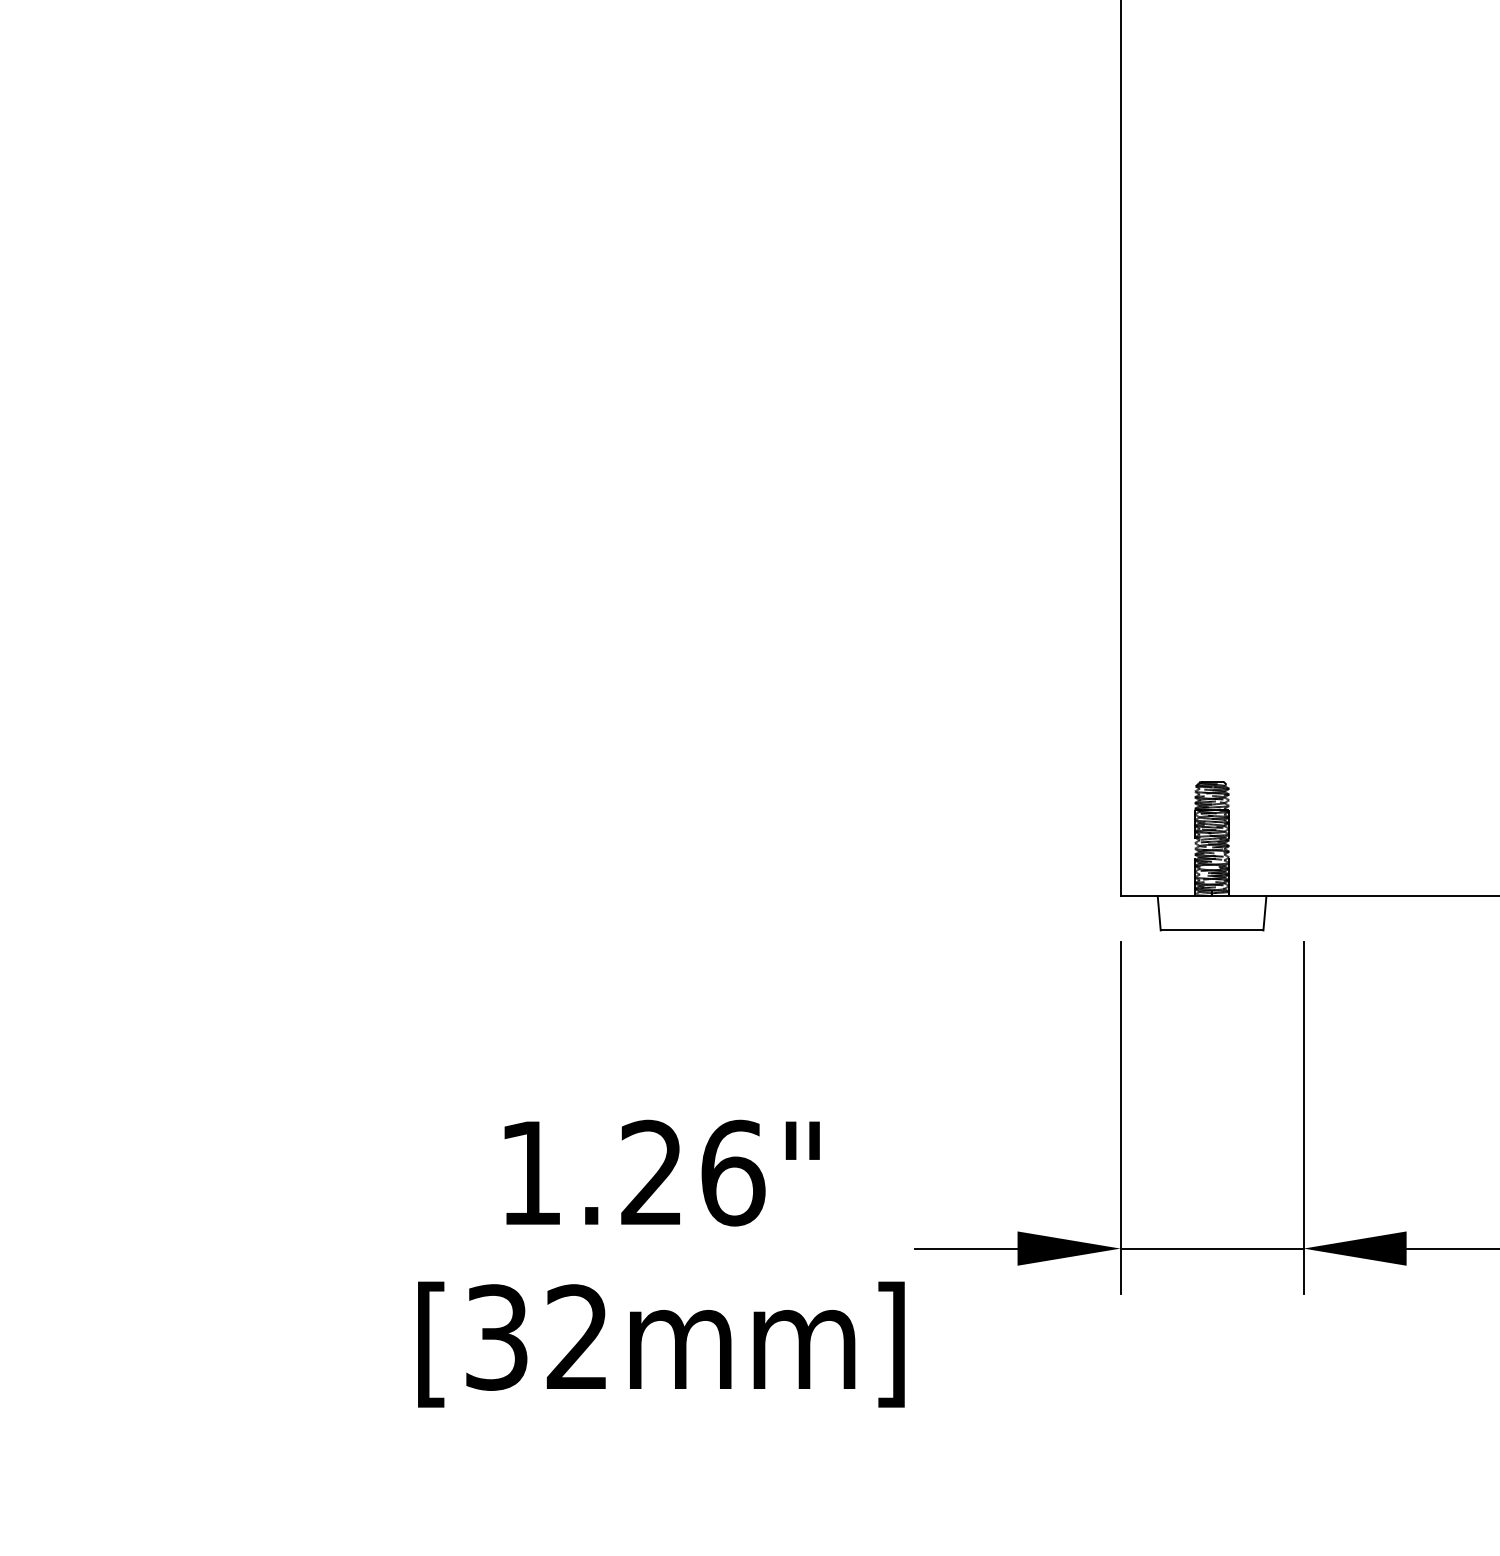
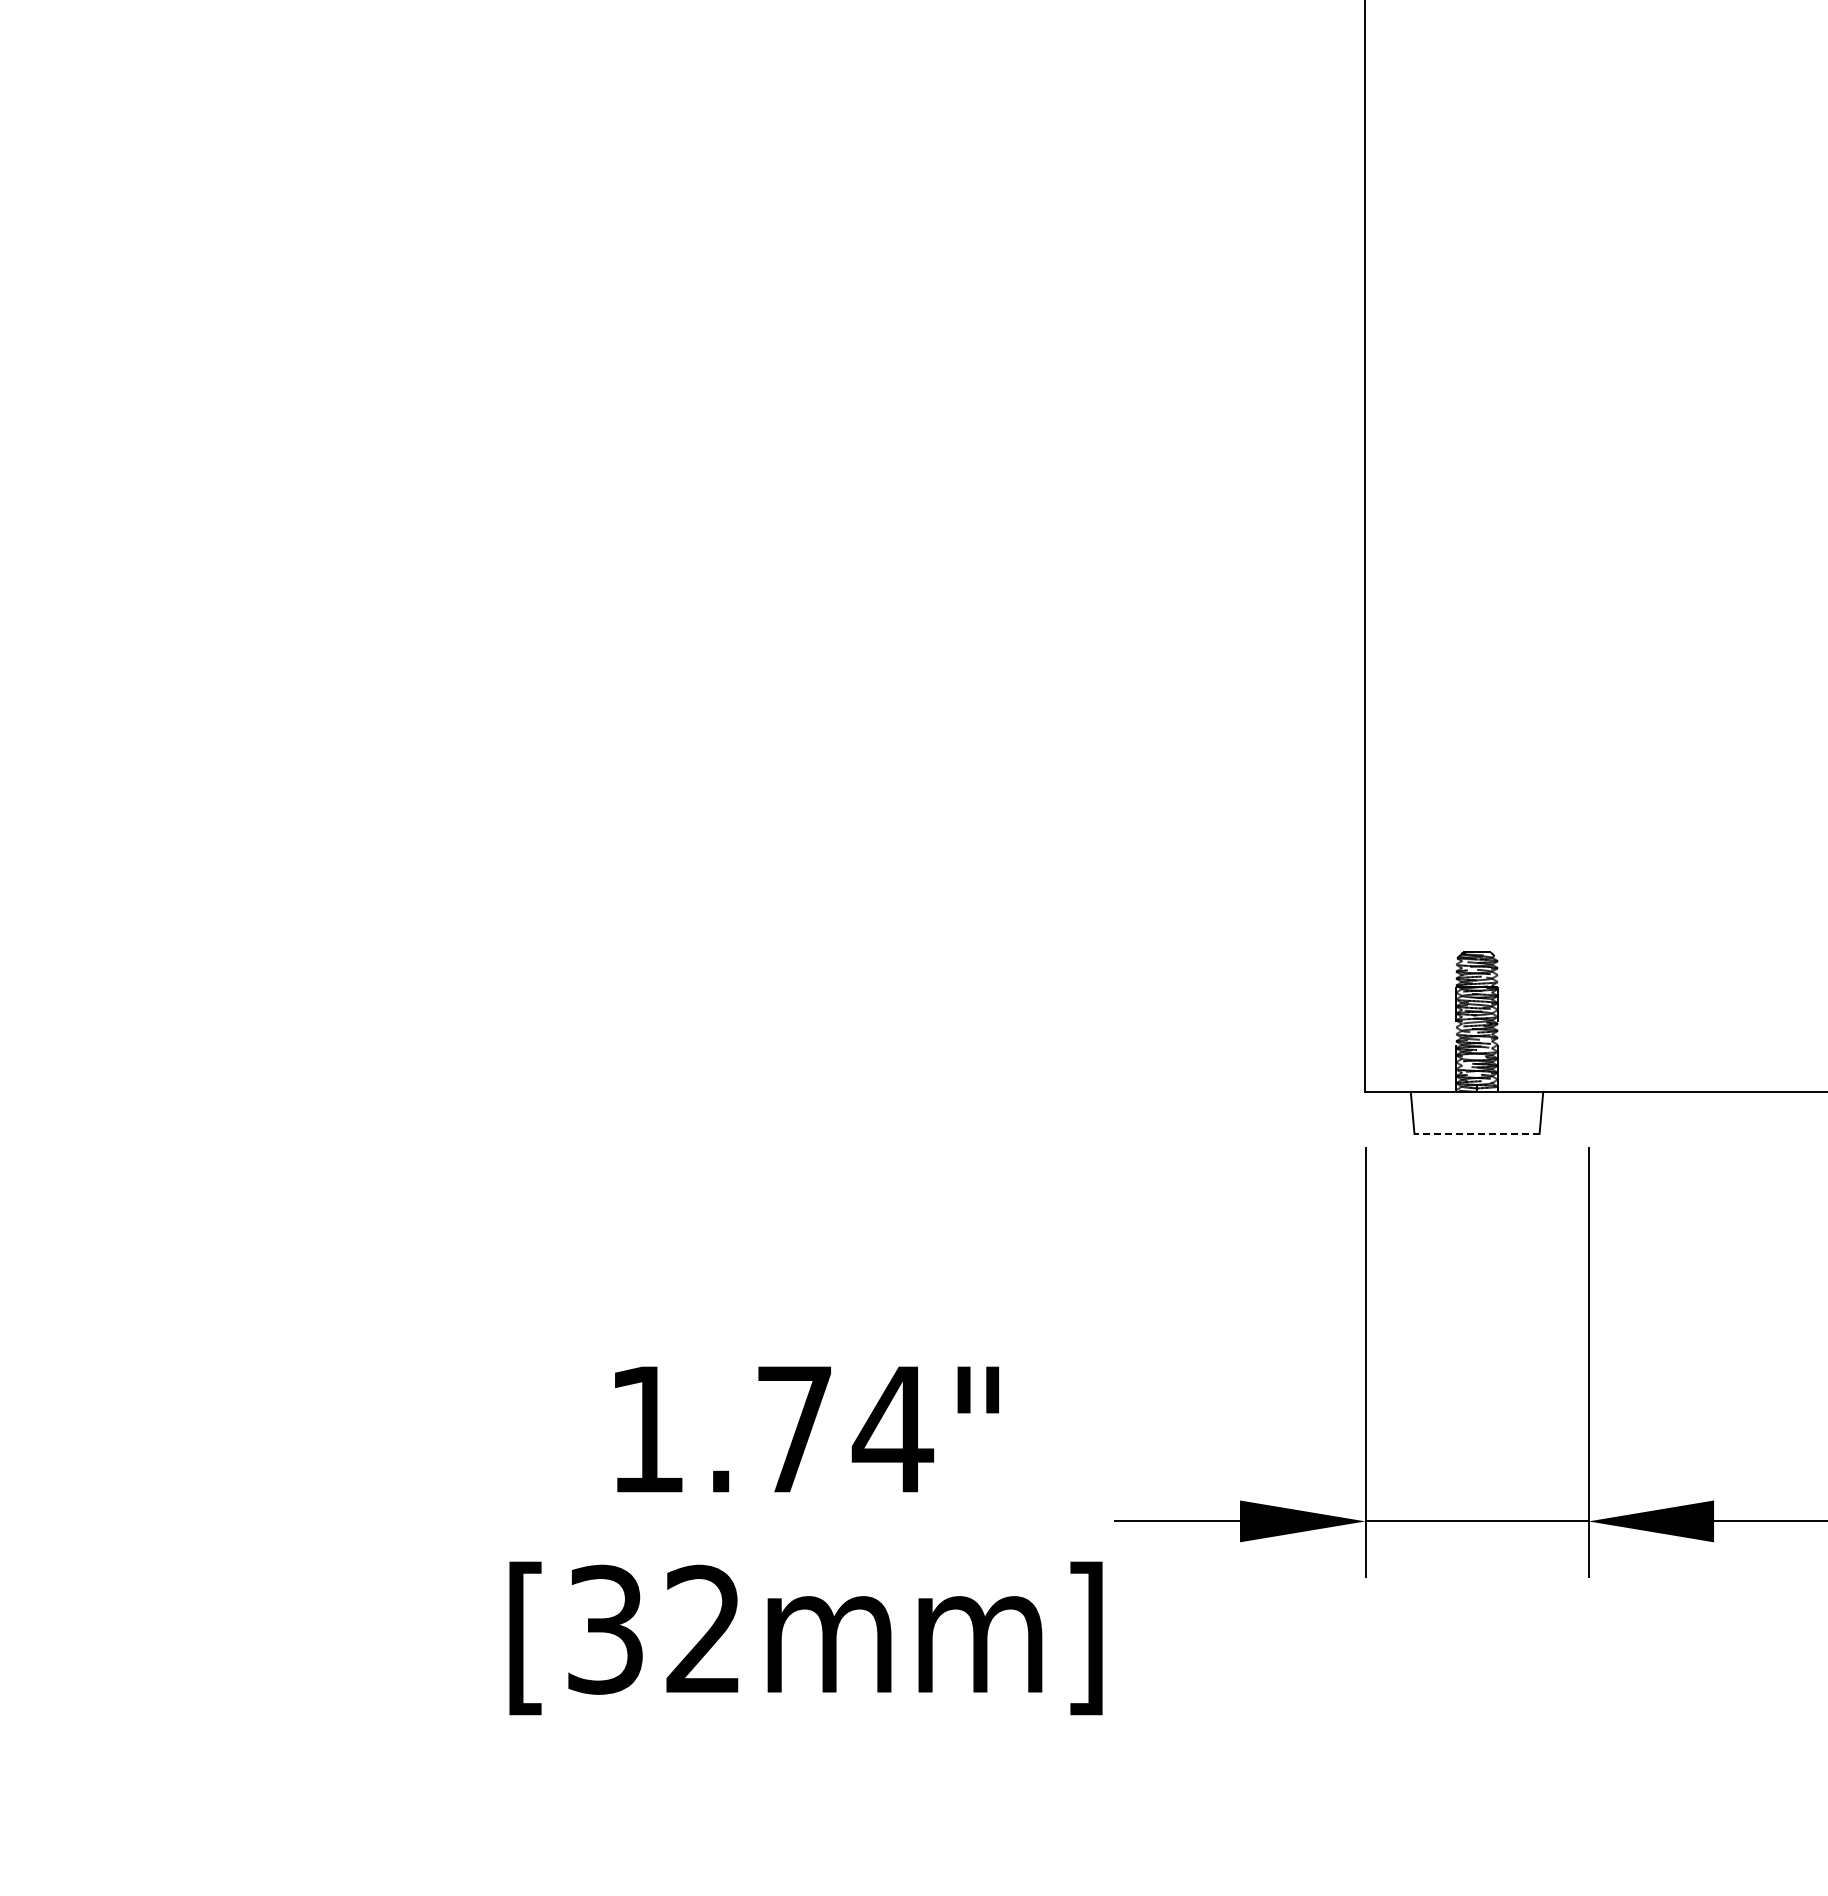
line: (1212, 930) -> (1477, 1133), solid -> dashed
text: (693, 1173) -> (845, 1429), 1.26" -> 1.74"

